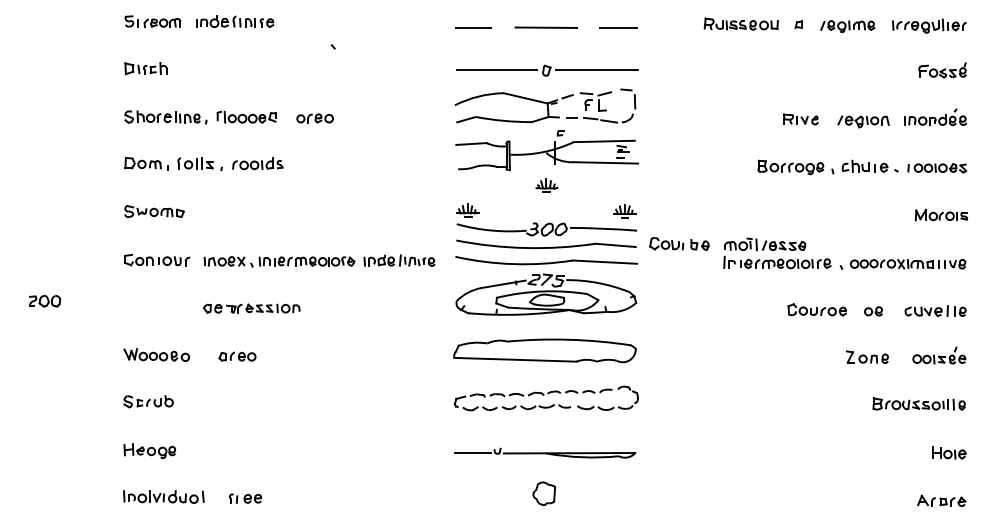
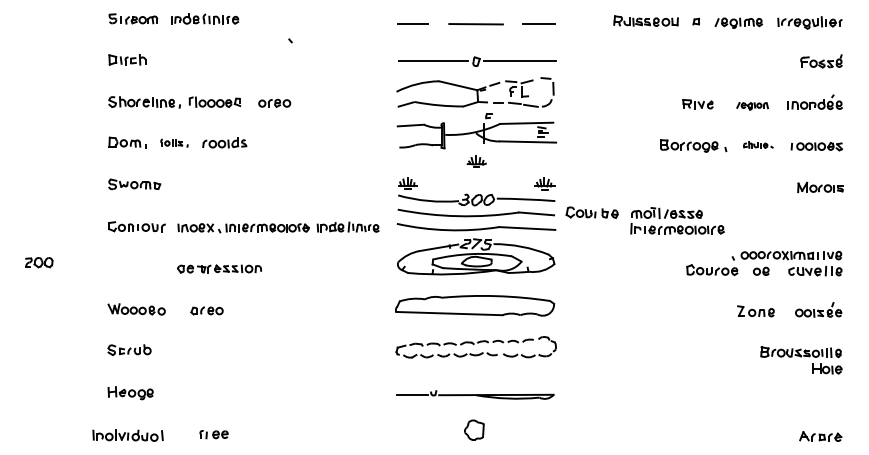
part: (863, 121) -> (752, 105), size x0.7
part: (199, 163) -> (173, 142), size x0.7
part: (869, 165) -> (757, 144), size x0.6
part: (902, 264) -> (786, 255), moved
part: (949, 452) -> (827, 368), moved
part: (163, 496) -> (127, 435), moved

